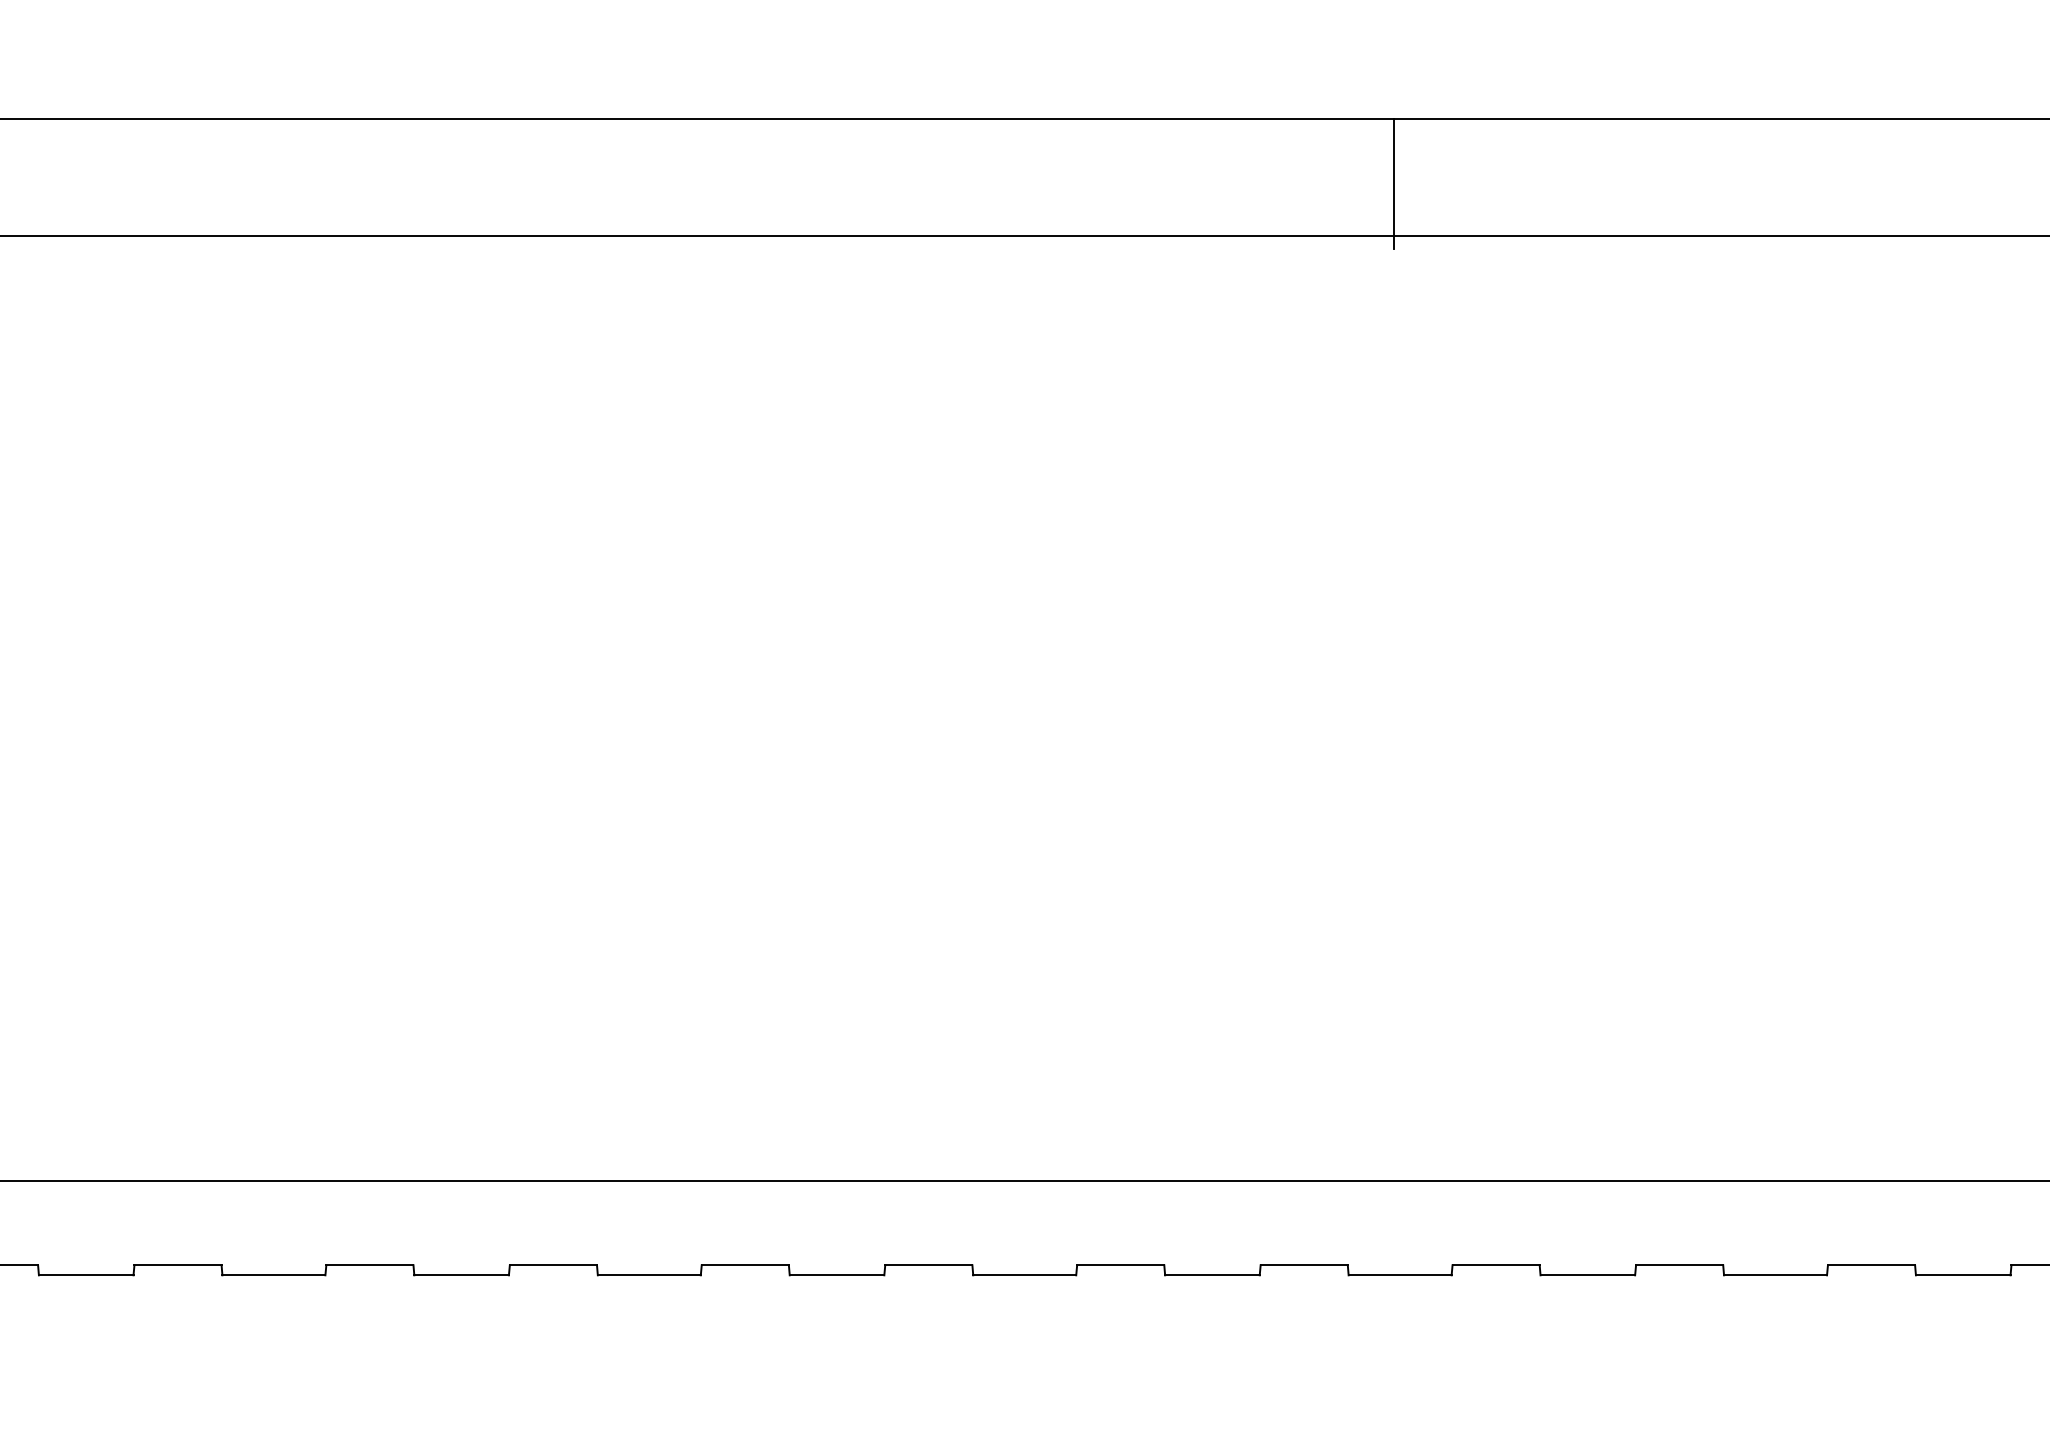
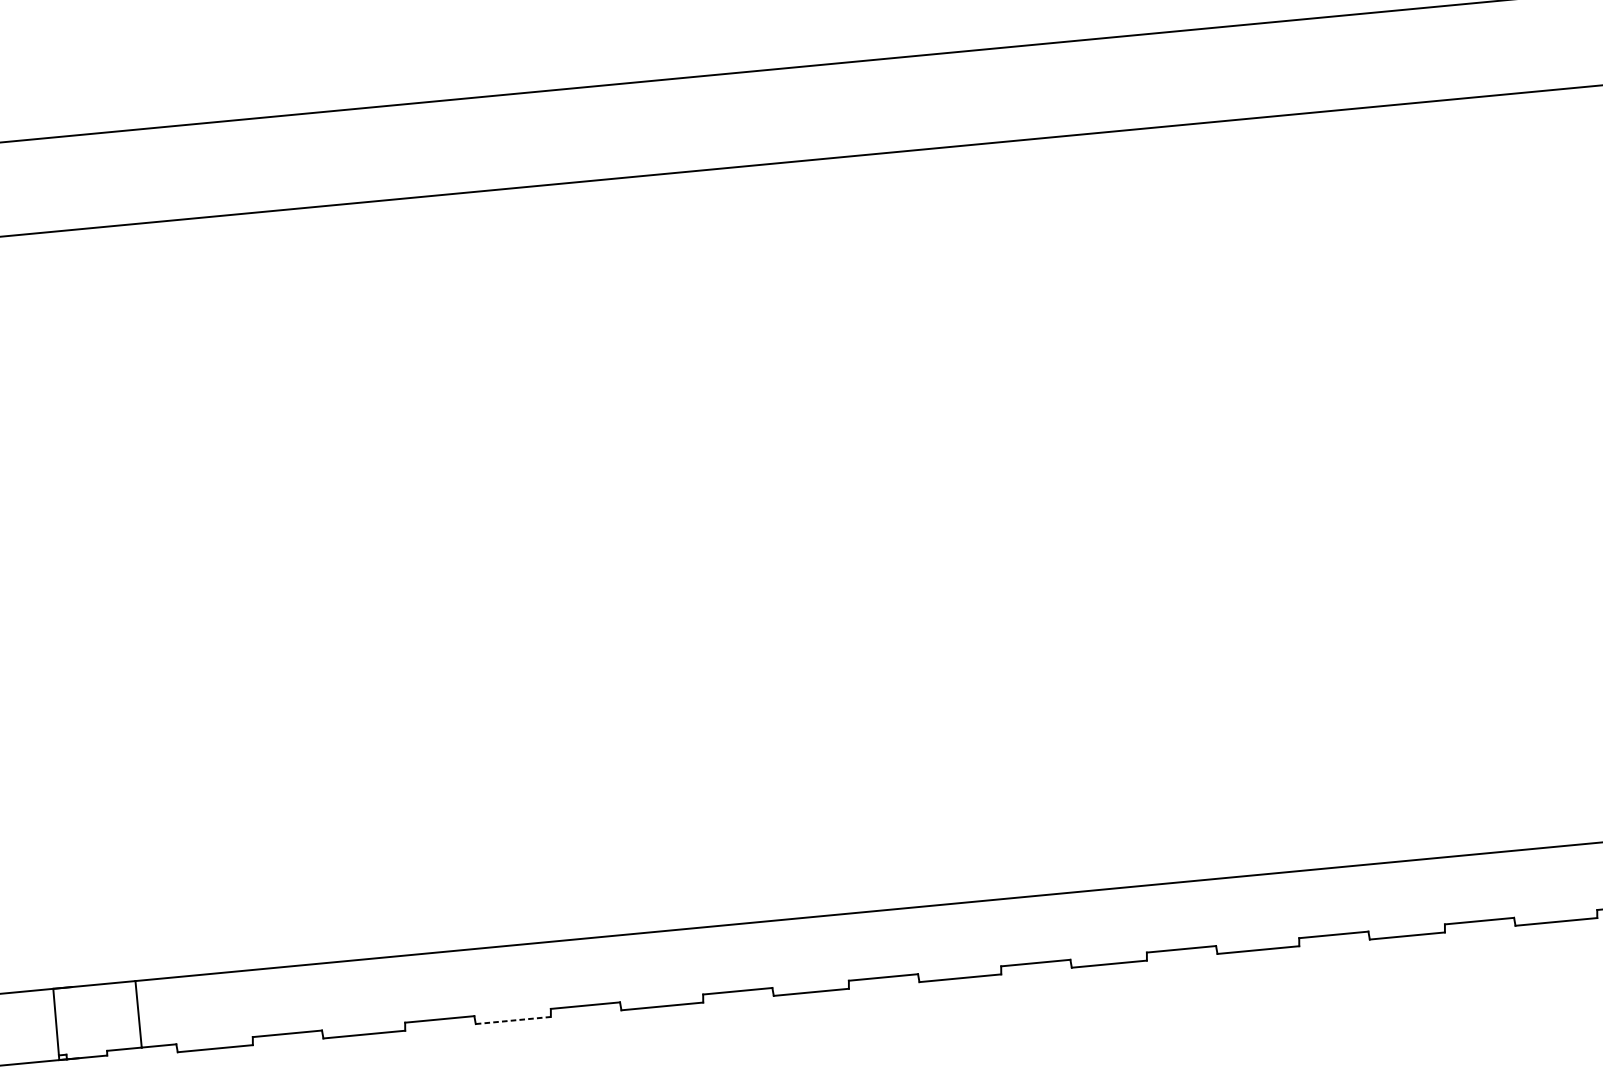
line: (1393, 183) -> (1171, 83), removed
line: (462, 1275) -> (514, 1020), solid -> dashed

